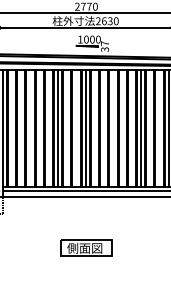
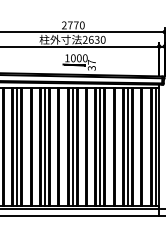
line: (30, 128) -> (17, 147), added
line: (113, 128) -> (100, 147), added

